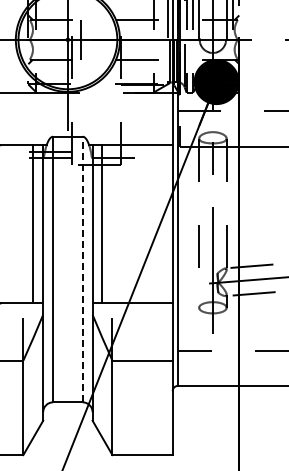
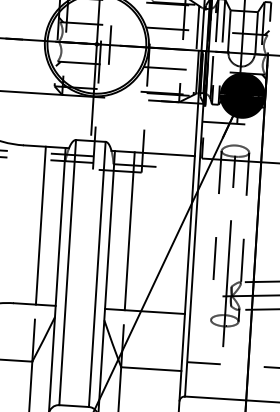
line: (33, 224) -> (40, 225), moved
line: (102, 224) -> (129, 231), moved
line: (82, 269) -> (97, 274), dashed -> solid

